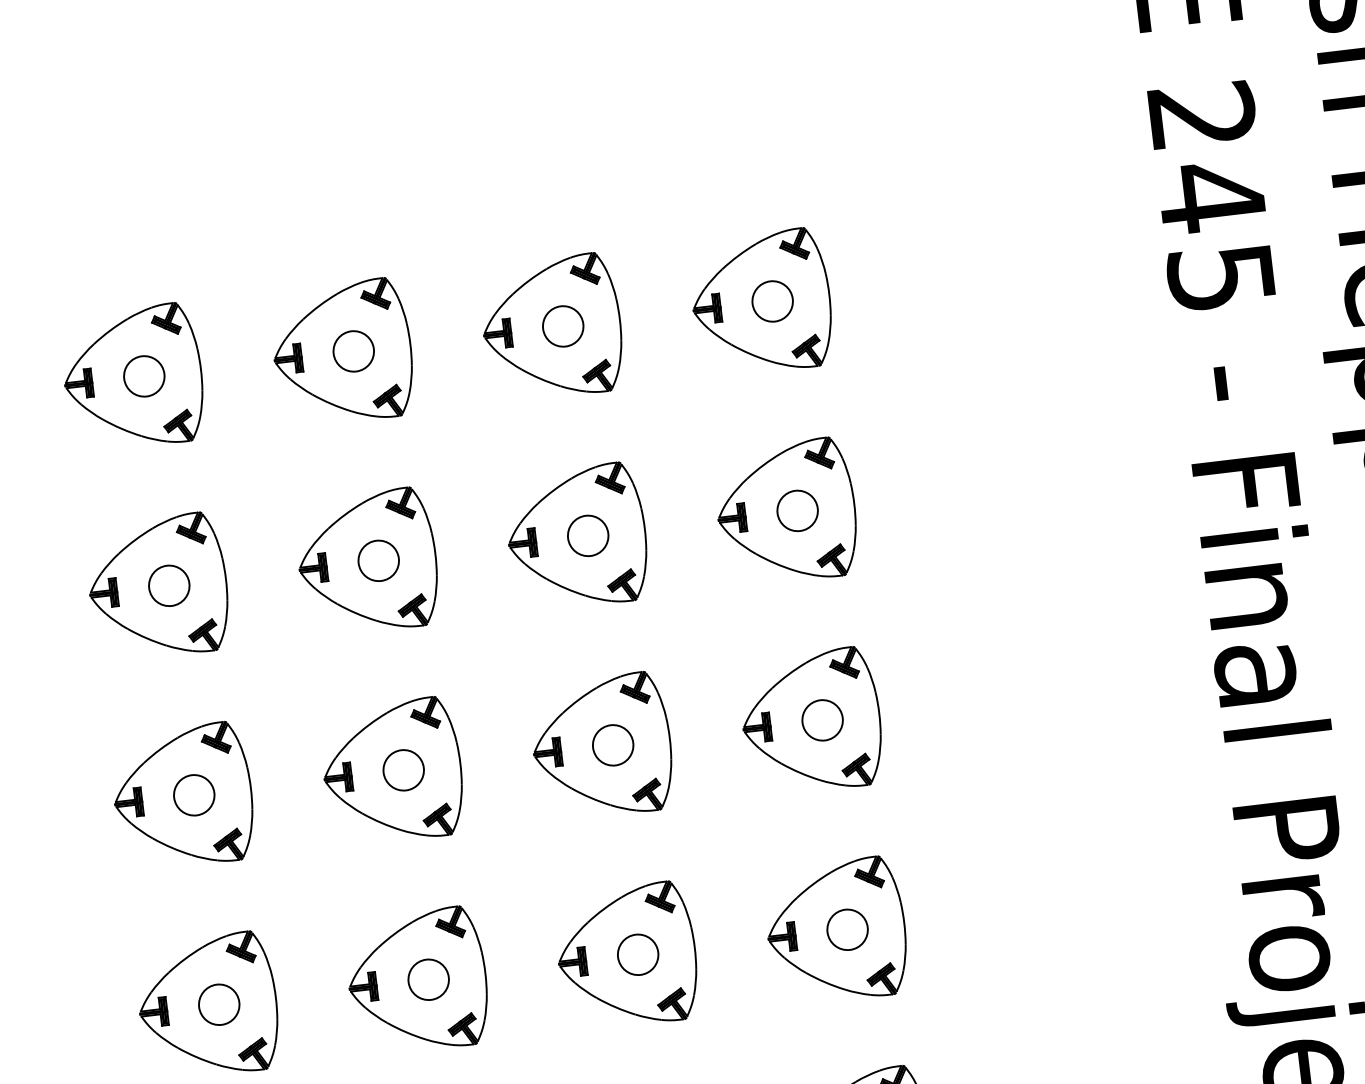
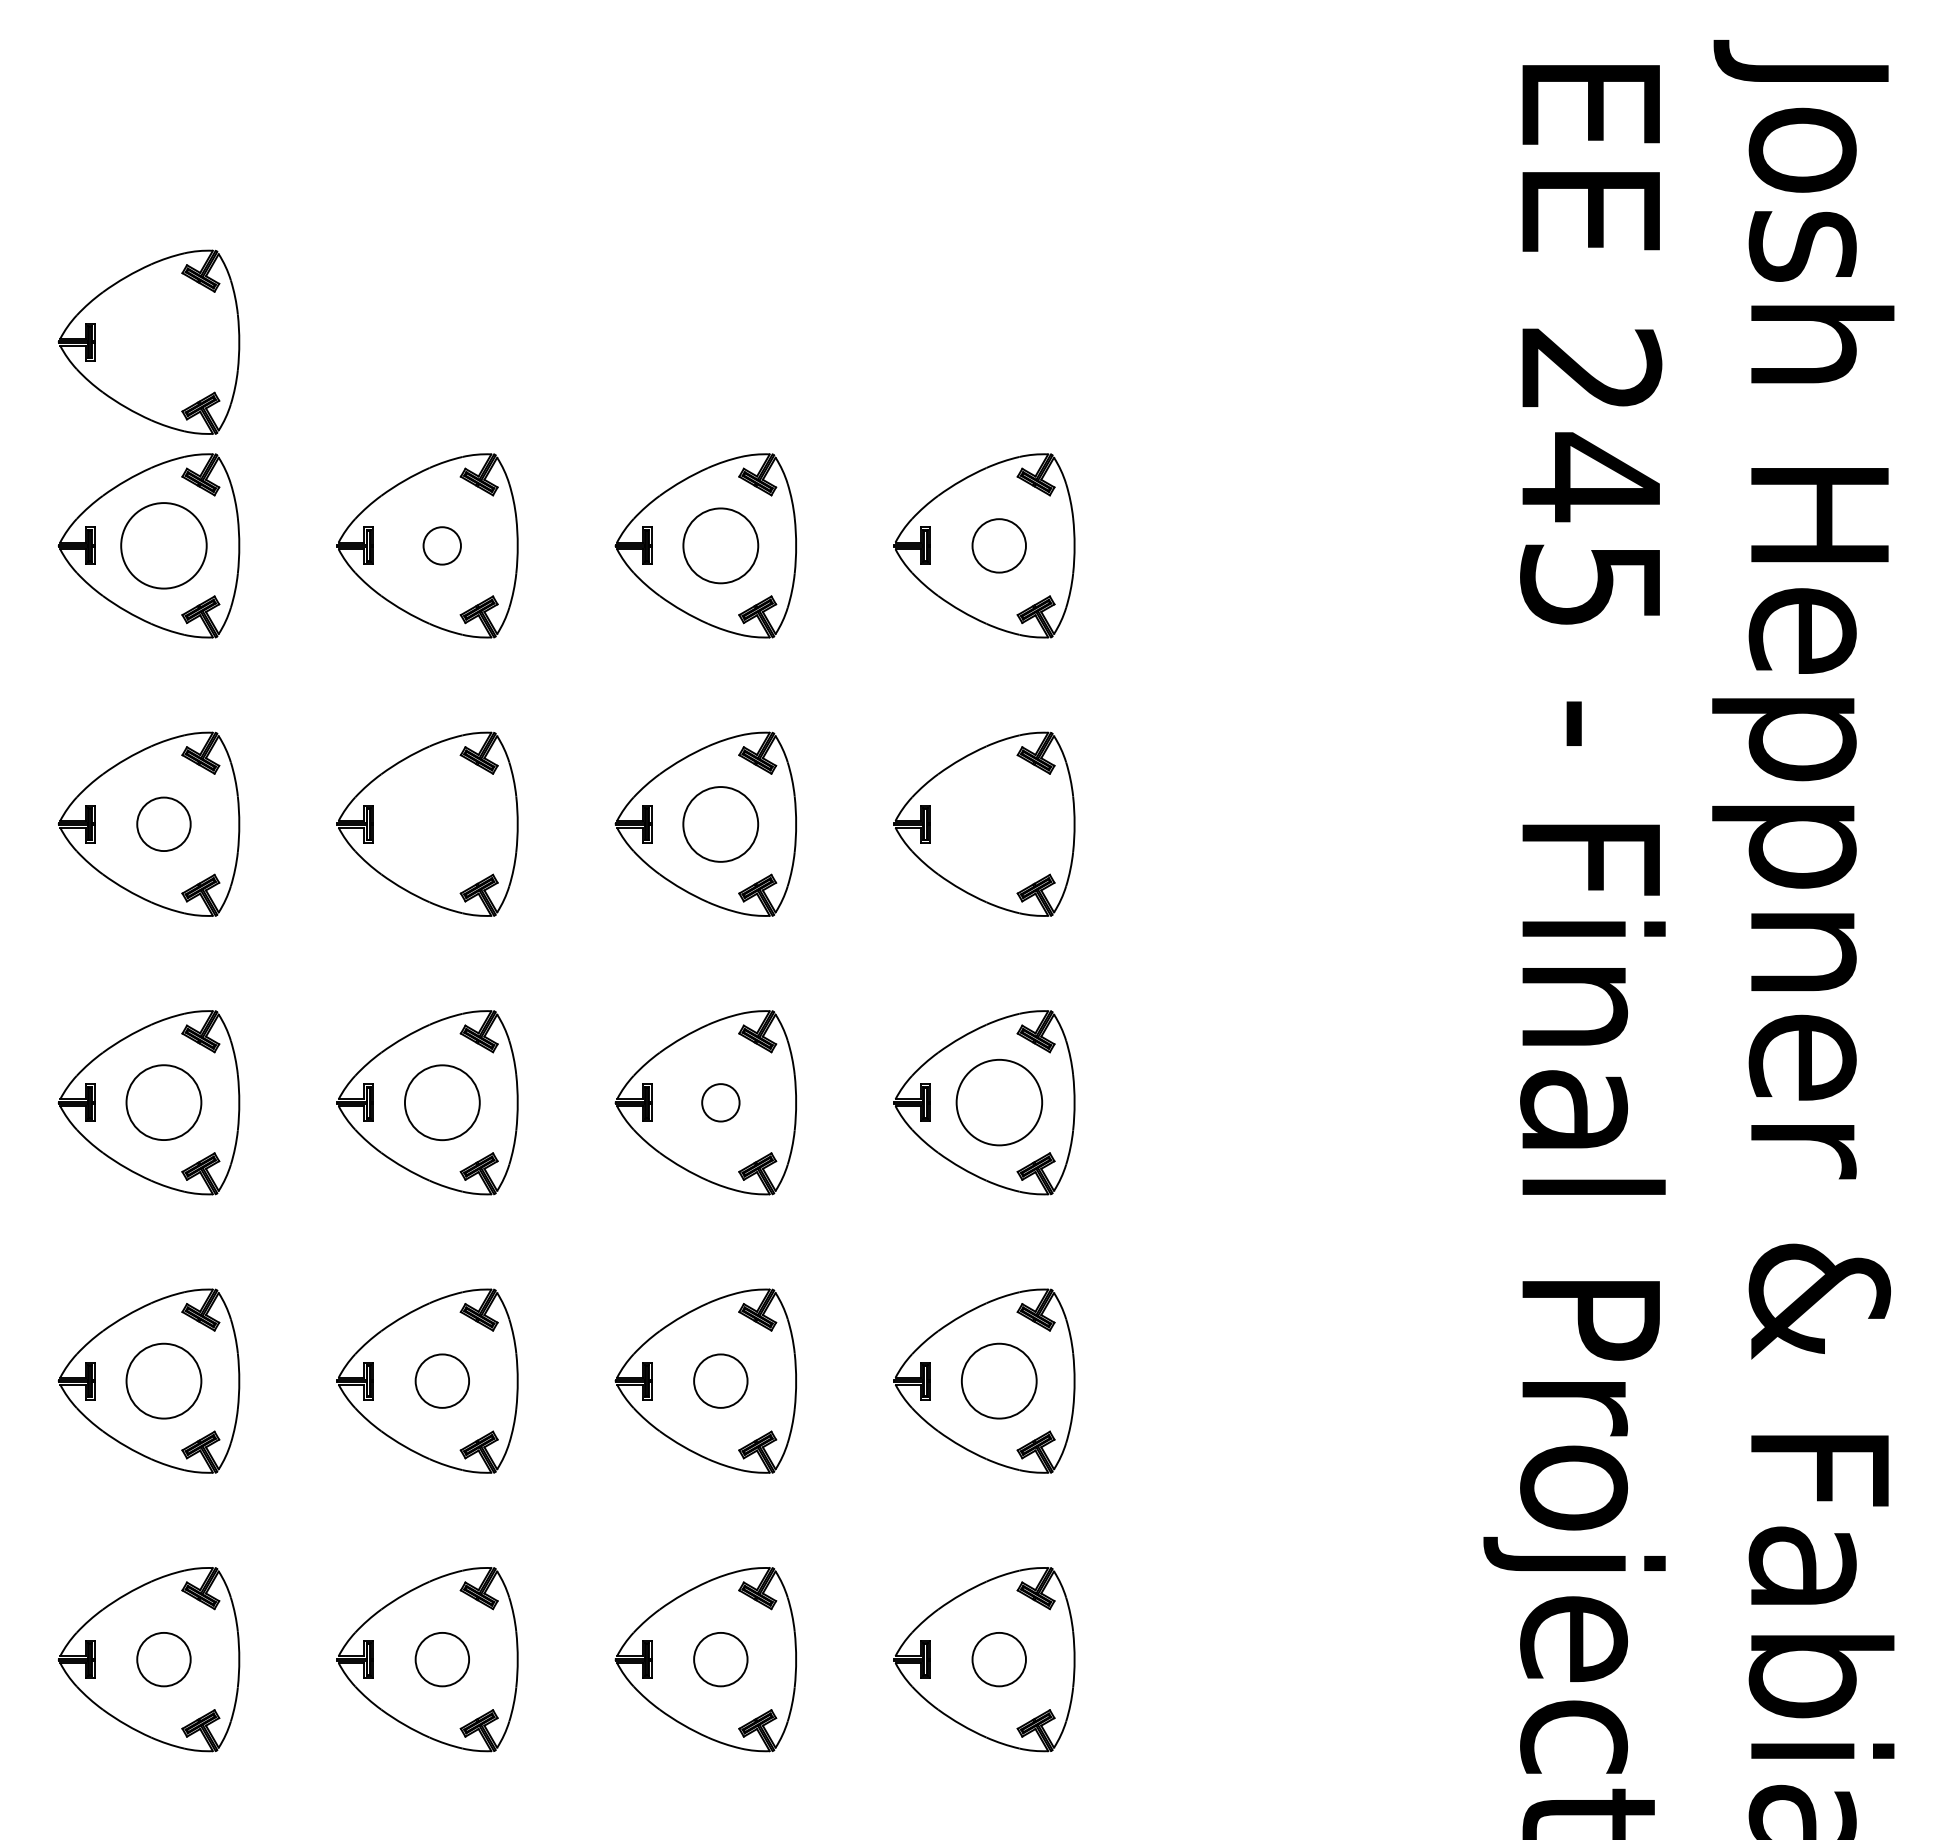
part: (115, 223) -> (149, 341), added
circle: (562, 326) -> (720, 545), size x1.4
circle: (353, 351) -> (441, 545), size x0.7
circle: (143, 376) -> (163, 545), size x1.6
circle: (797, 510) -> (998, 823), removed
circle: (587, 535) -> (720, 823), size x1.4
circle: (378, 560) -> (441, 823), removed
circle: (822, 720) -> (998, 1102), size x1.6
circle: (612, 745) -> (720, 1102), size x0.7
circle: (403, 770) -> (442, 1102), size x1.4
circle: (193, 795) -> (163, 1102), size x1.4
circle: (846, 929) -> (998, 1380), size x1.4
circle: (218, 1004) -> (163, 1380), size x1.4

